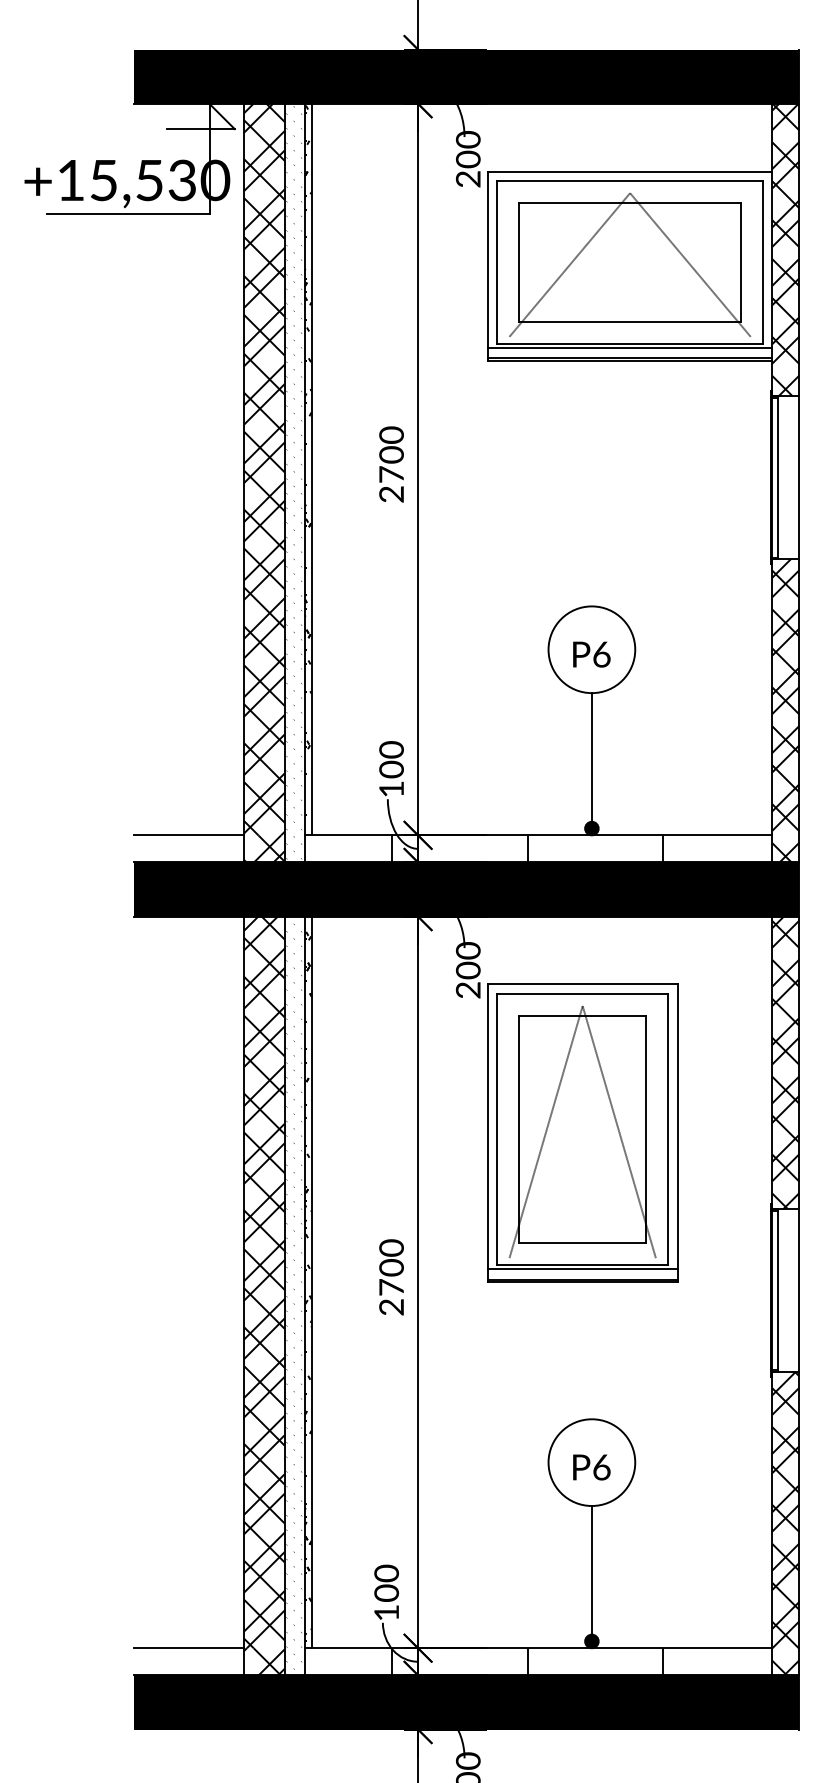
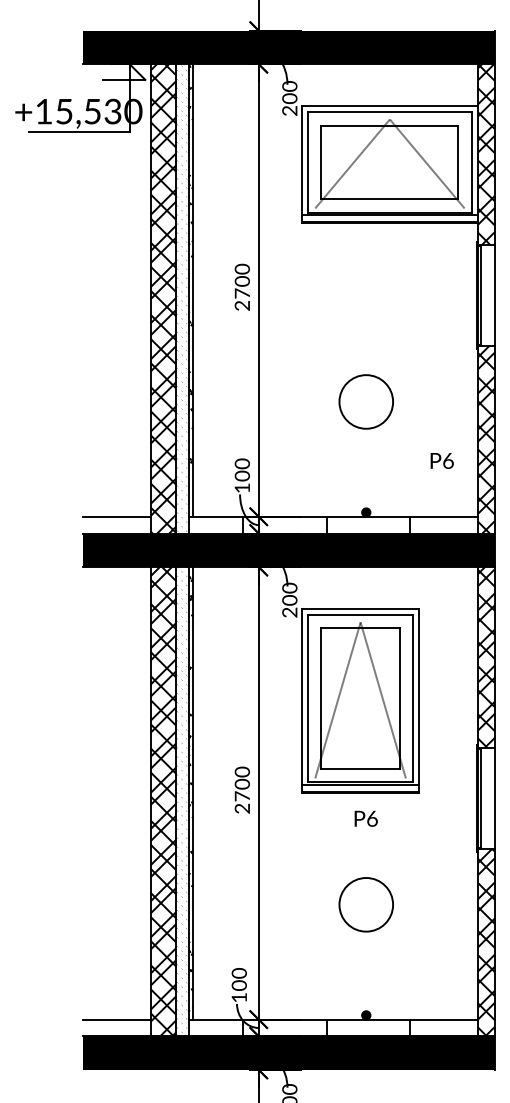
text: (590, 653) -> (441, 460), moved
line: (592, 760) -> (366, 470), removed
text: (590, 1466) -> (365, 818), moved
line: (592, 1573) -> (366, 973), removed

